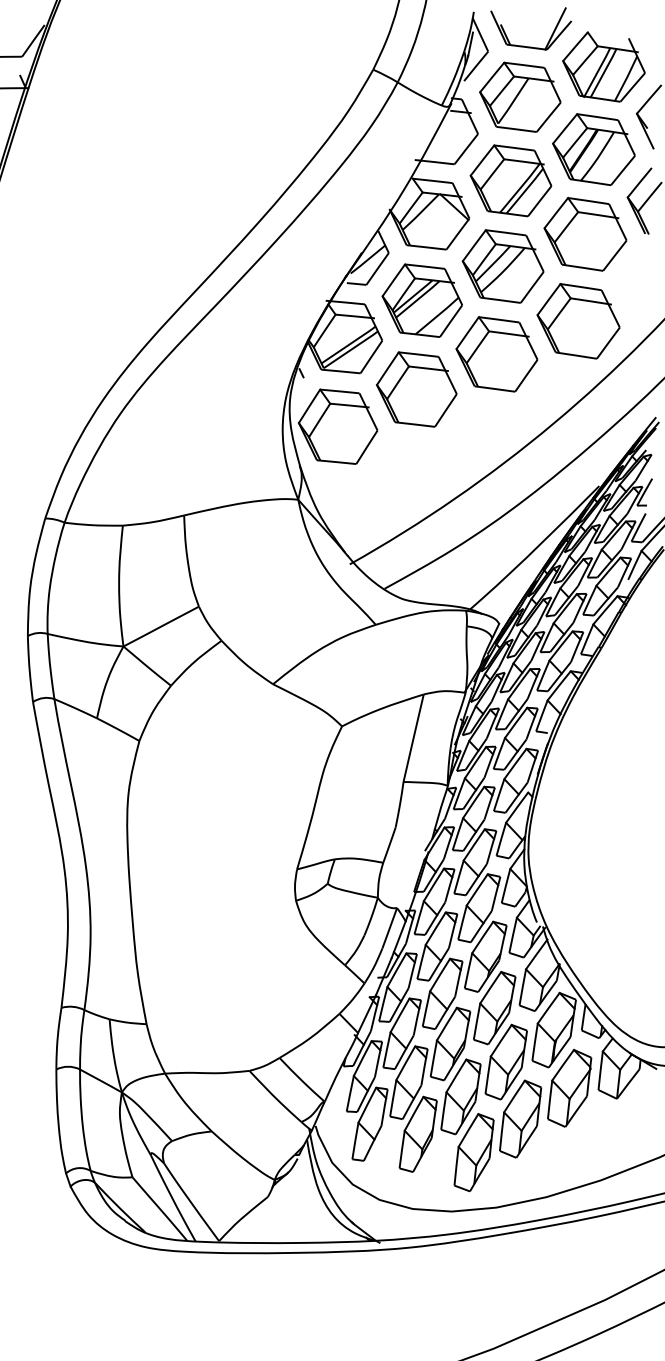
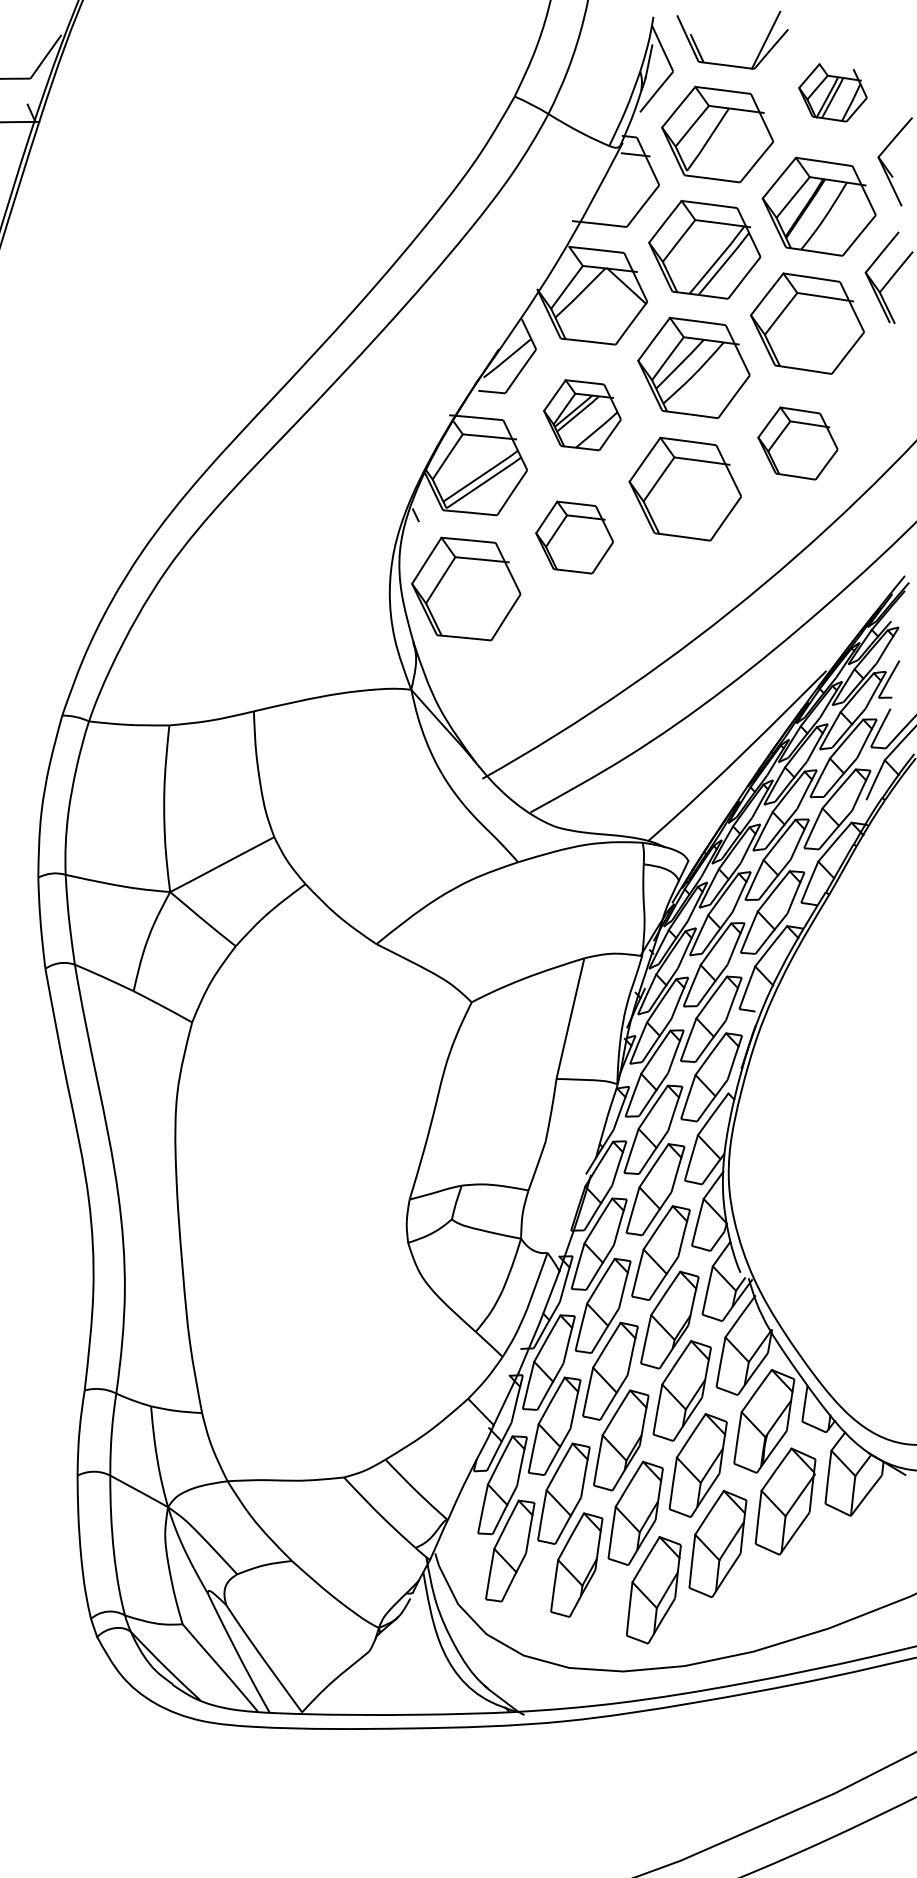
part: (603, 66) -> (832, 92), size x0.6
part: (422, 300) -> (582, 415), size x0.7
part: (578, 321) -> (797, 443), size x0.7
part: (416, 389) -> (574, 537), size x0.7

